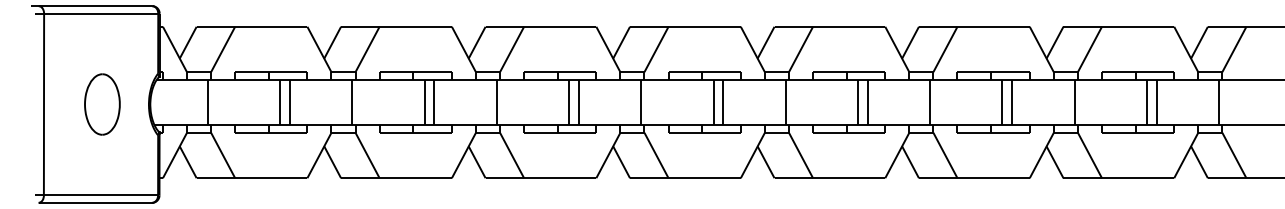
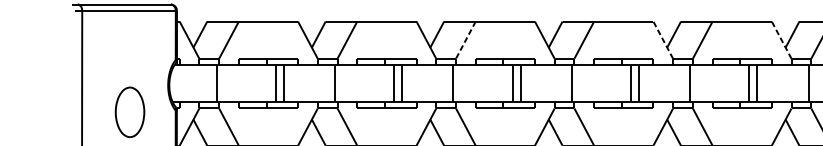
line: (512, 49) -> (466, 40), solid -> dashed
line: (752, 49) -> (662, 40), solid -> dashed
line: (897, 49) -> (781, 40), solid -> dashed
part: (102, 104) -> (130, 112), moved

